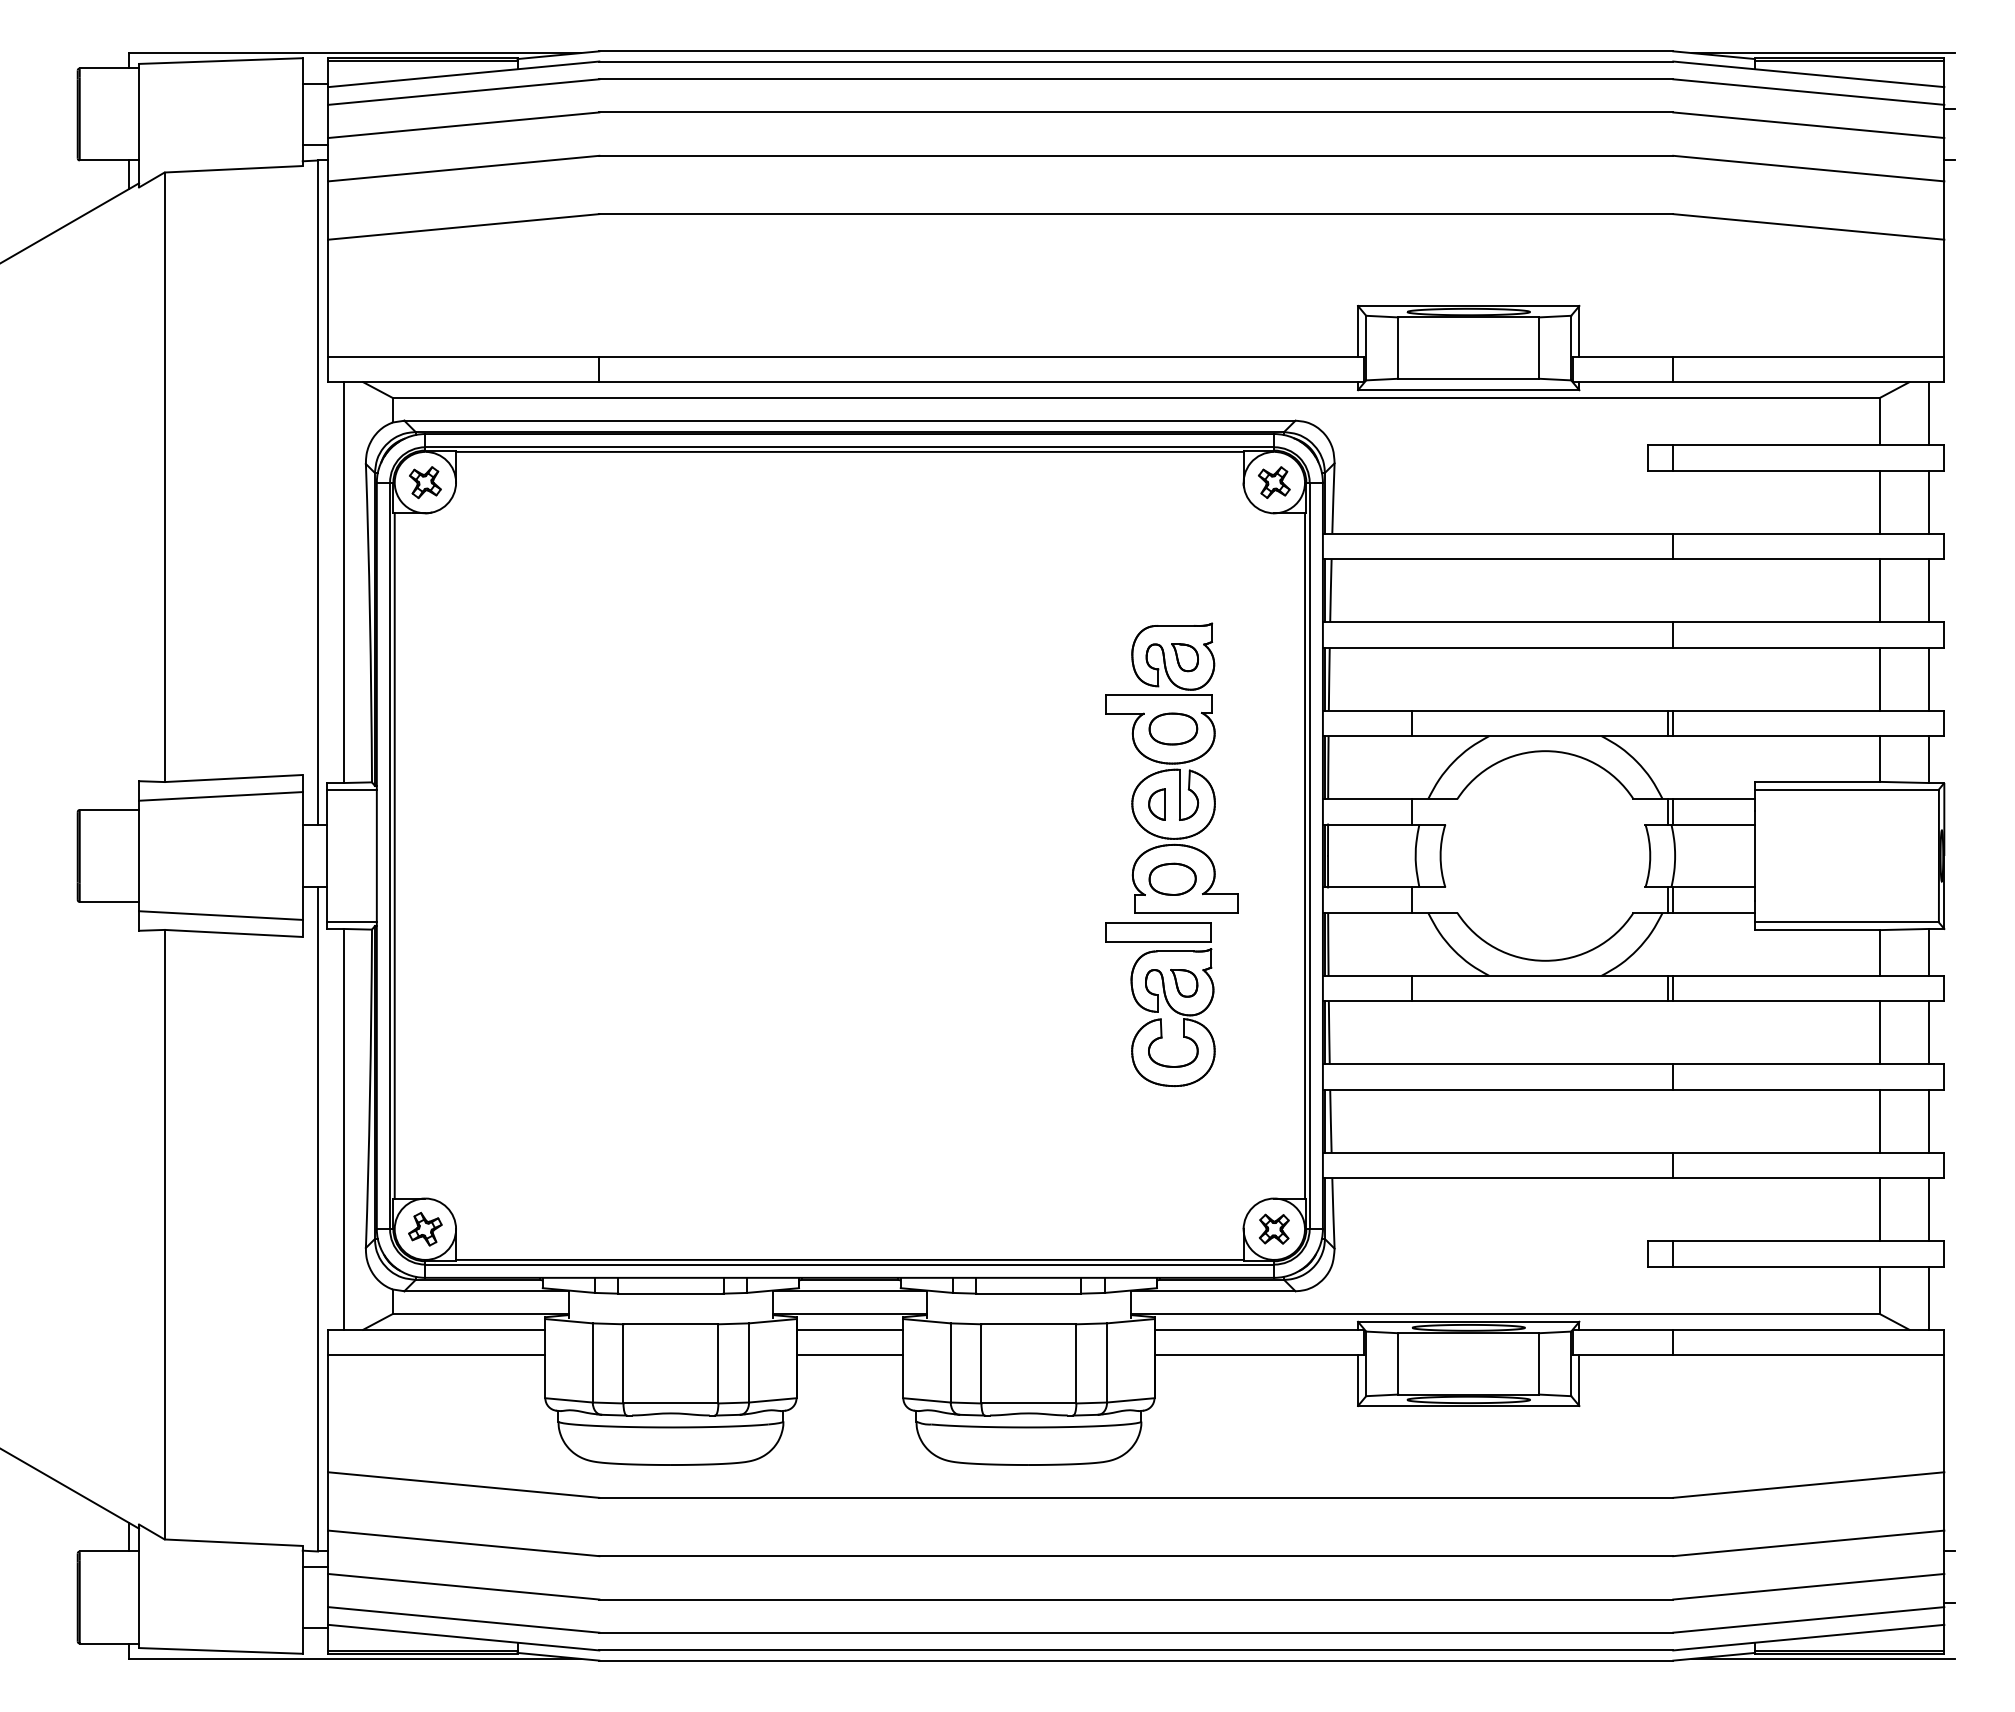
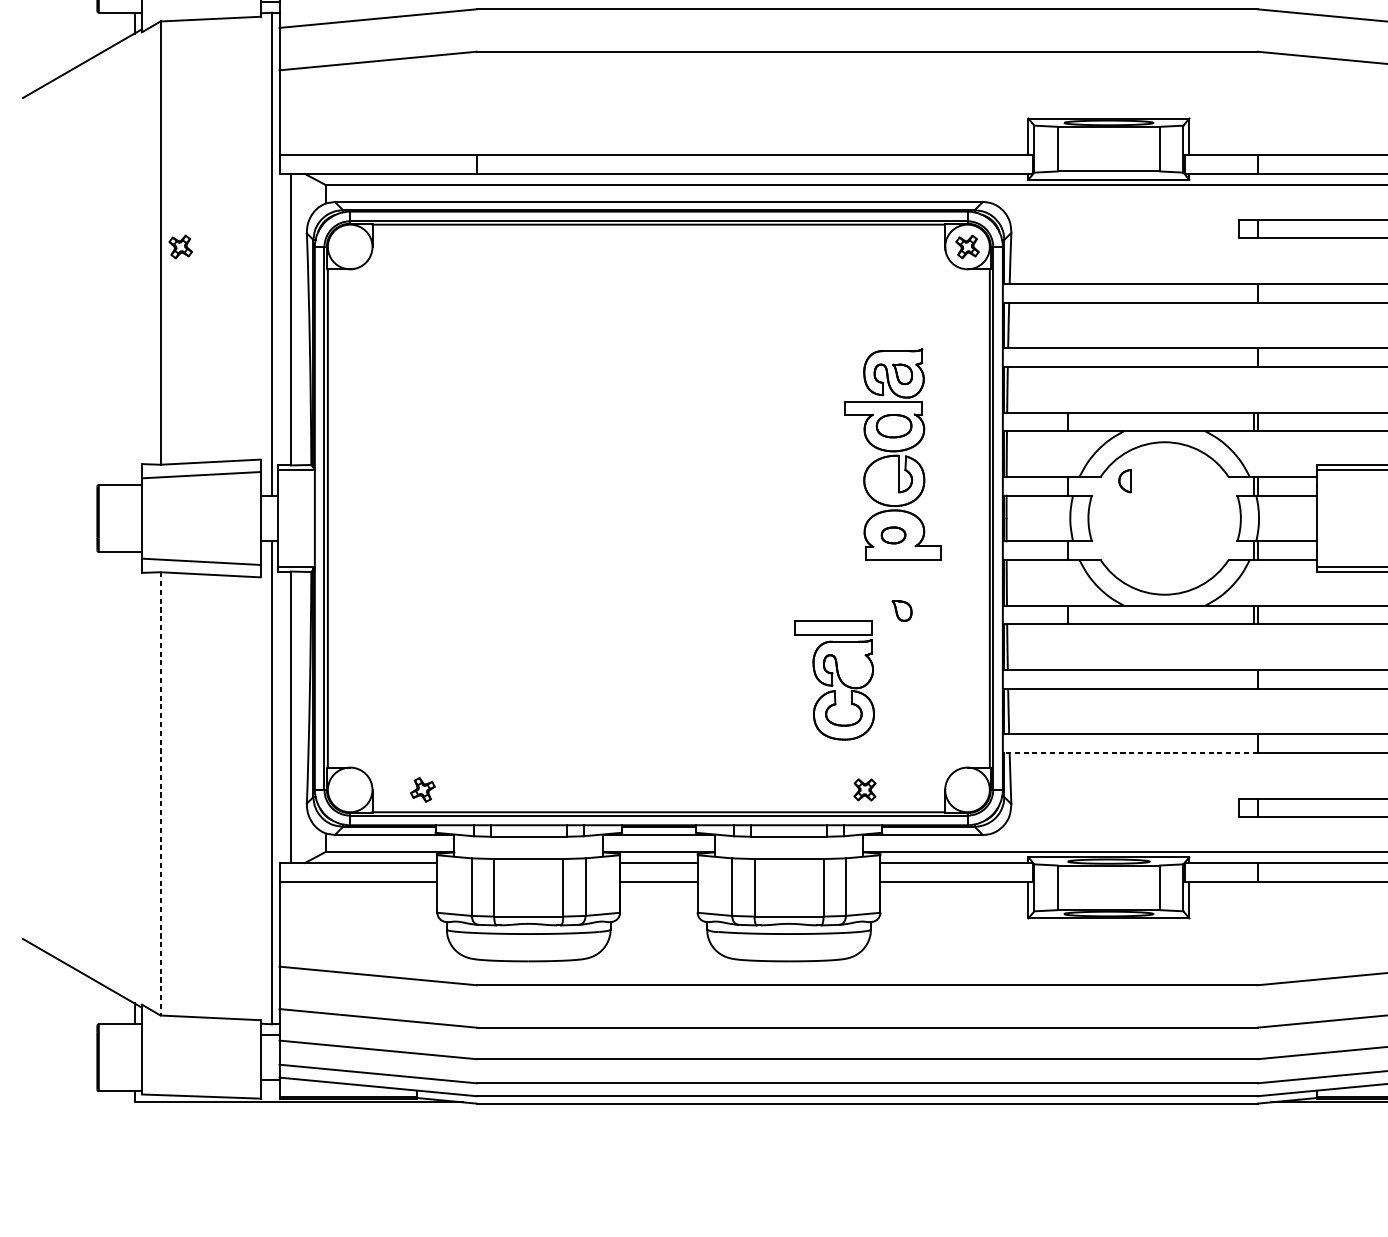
part: (425, 482) -> (180, 246), moved
part: (1156, 804) -> (1124, 481), moved
part: (1172, 878) -> (893, 534), size x0.7
part: (1160, 1004) -> (834, 680), moved
line: (1497, 1178) -> (1129, 753), solid -> dashed
part: (1273, 1228) -> (864, 789), moved
part: (425, 1229) -> (422, 790), moved
line: (164, 1234) -> (160, 793), solid -> dashed

